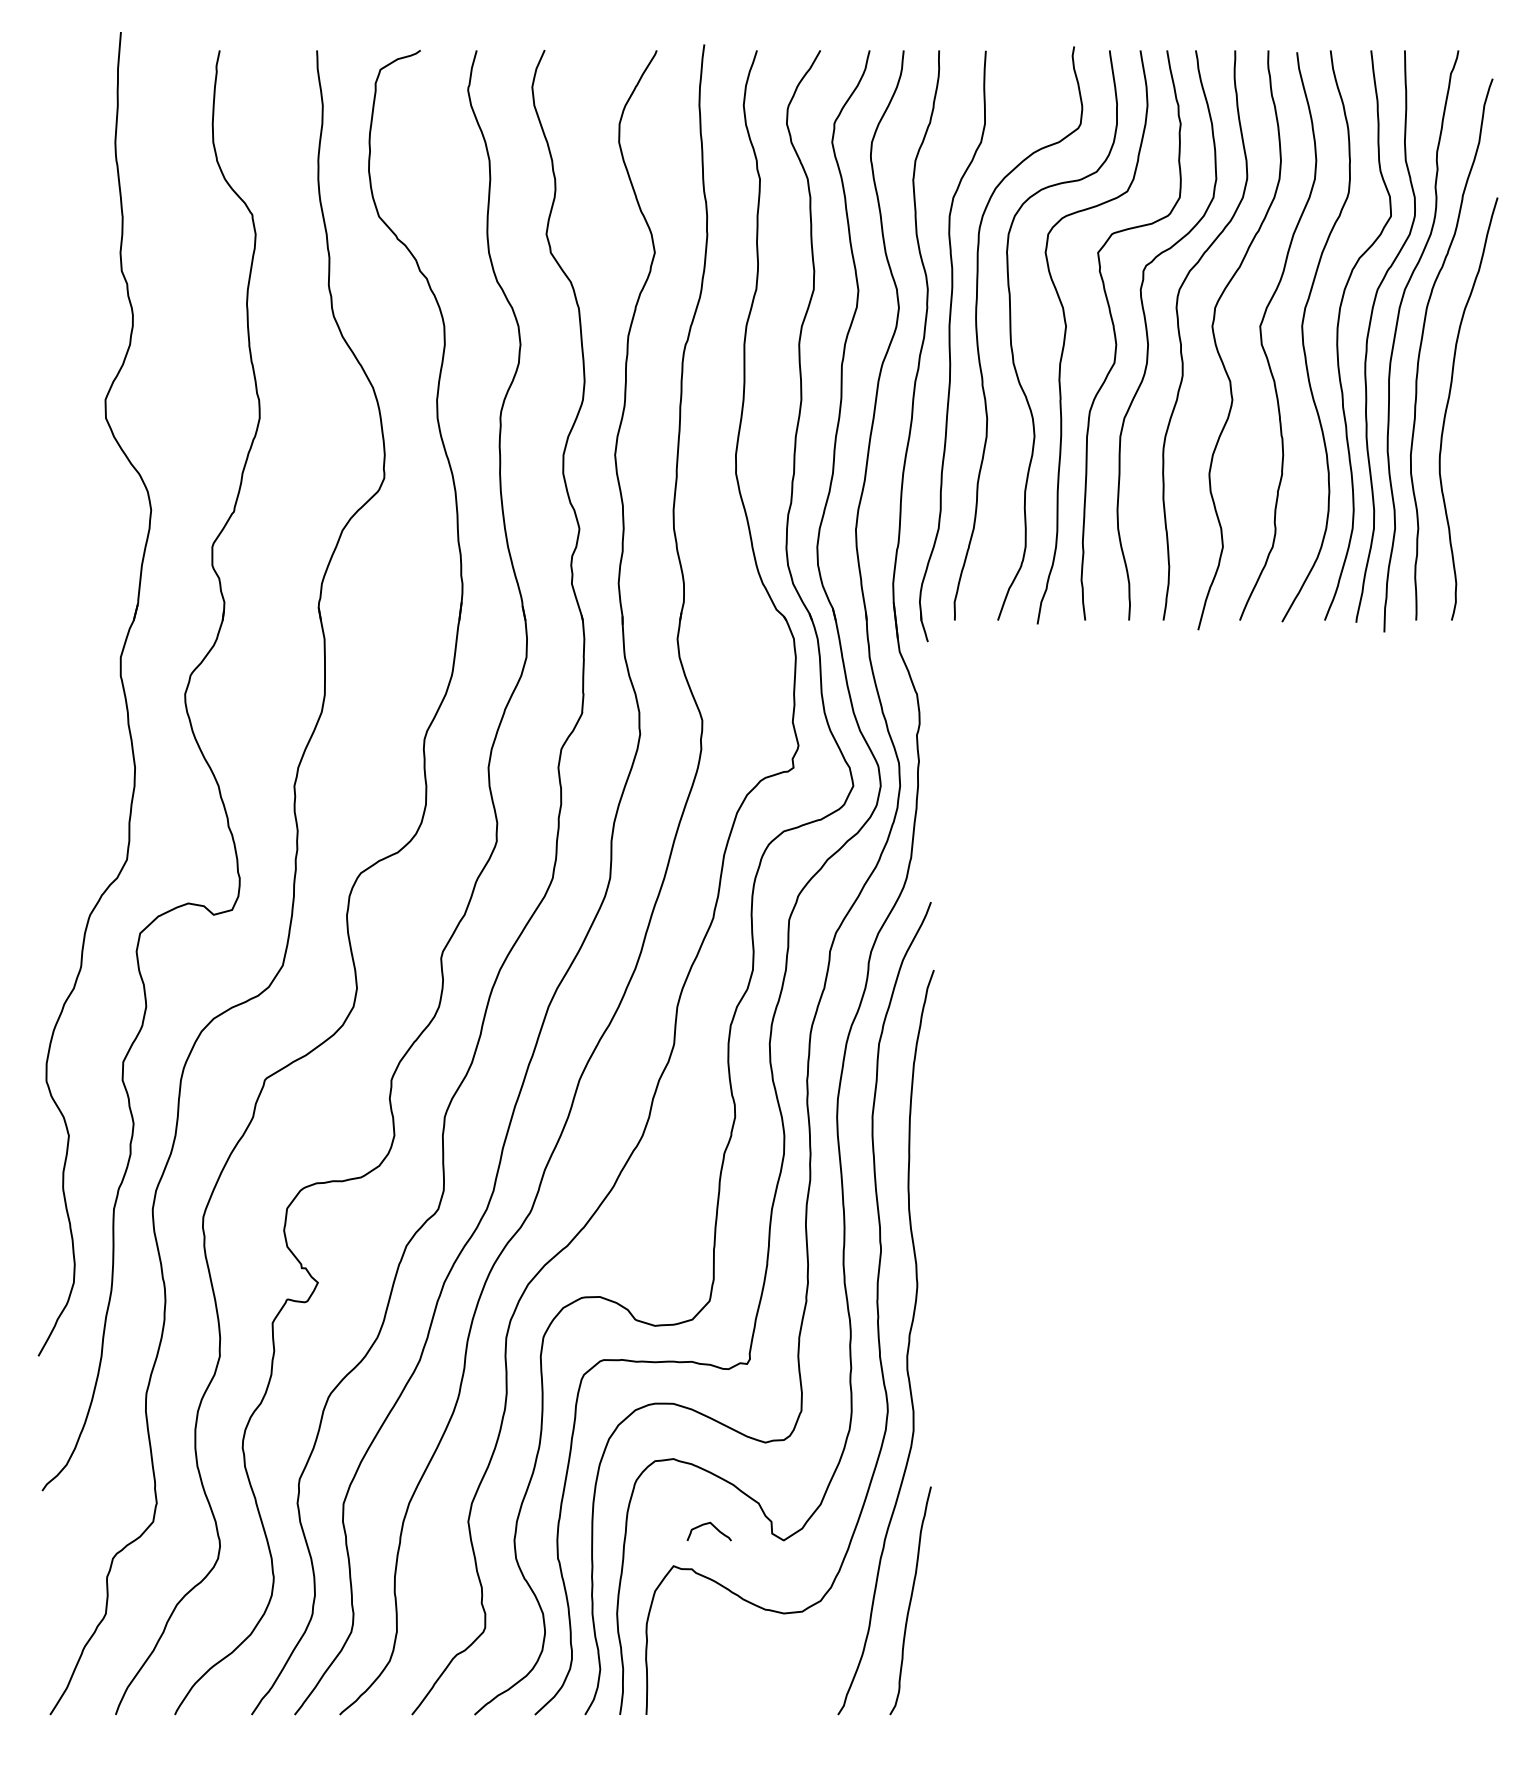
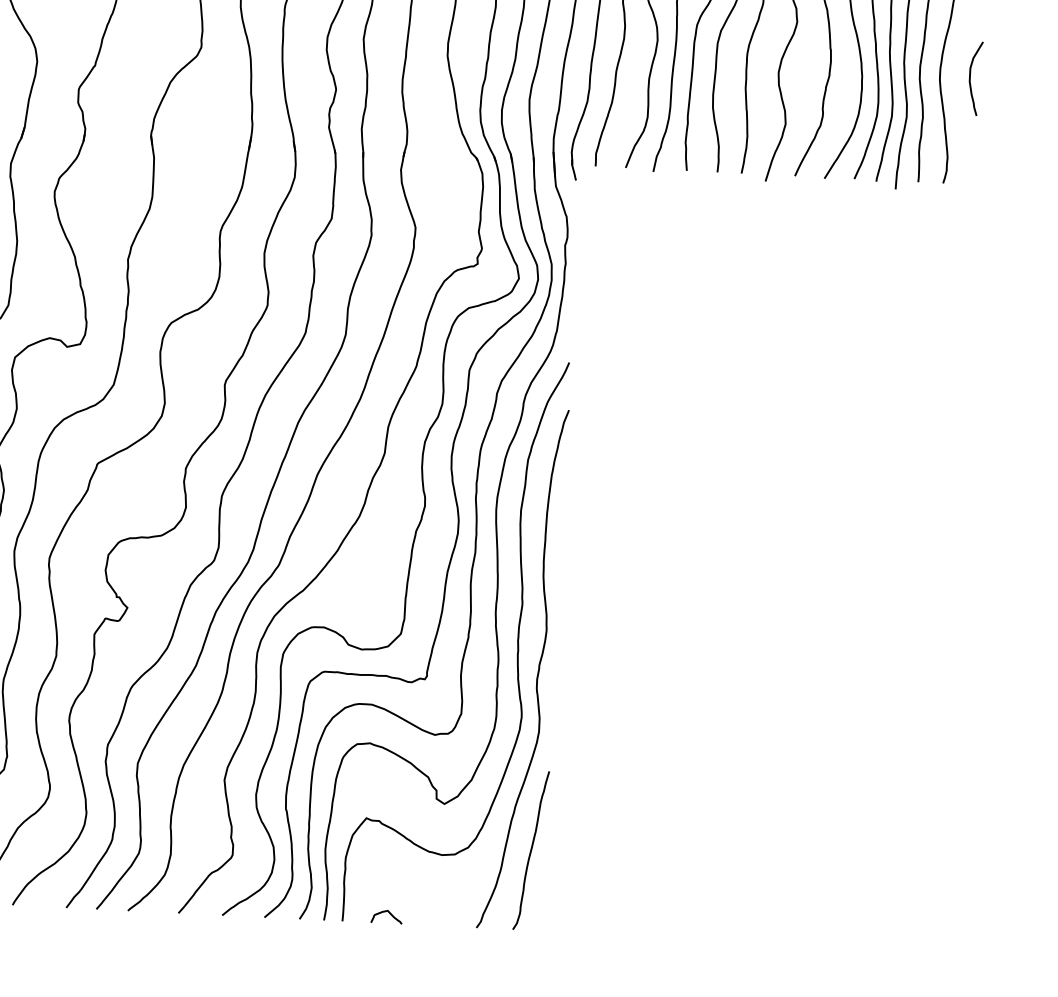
curve: (1483, 468) -> (970, 78), added
curve: (712, 1526) -> (389, 913), moved

